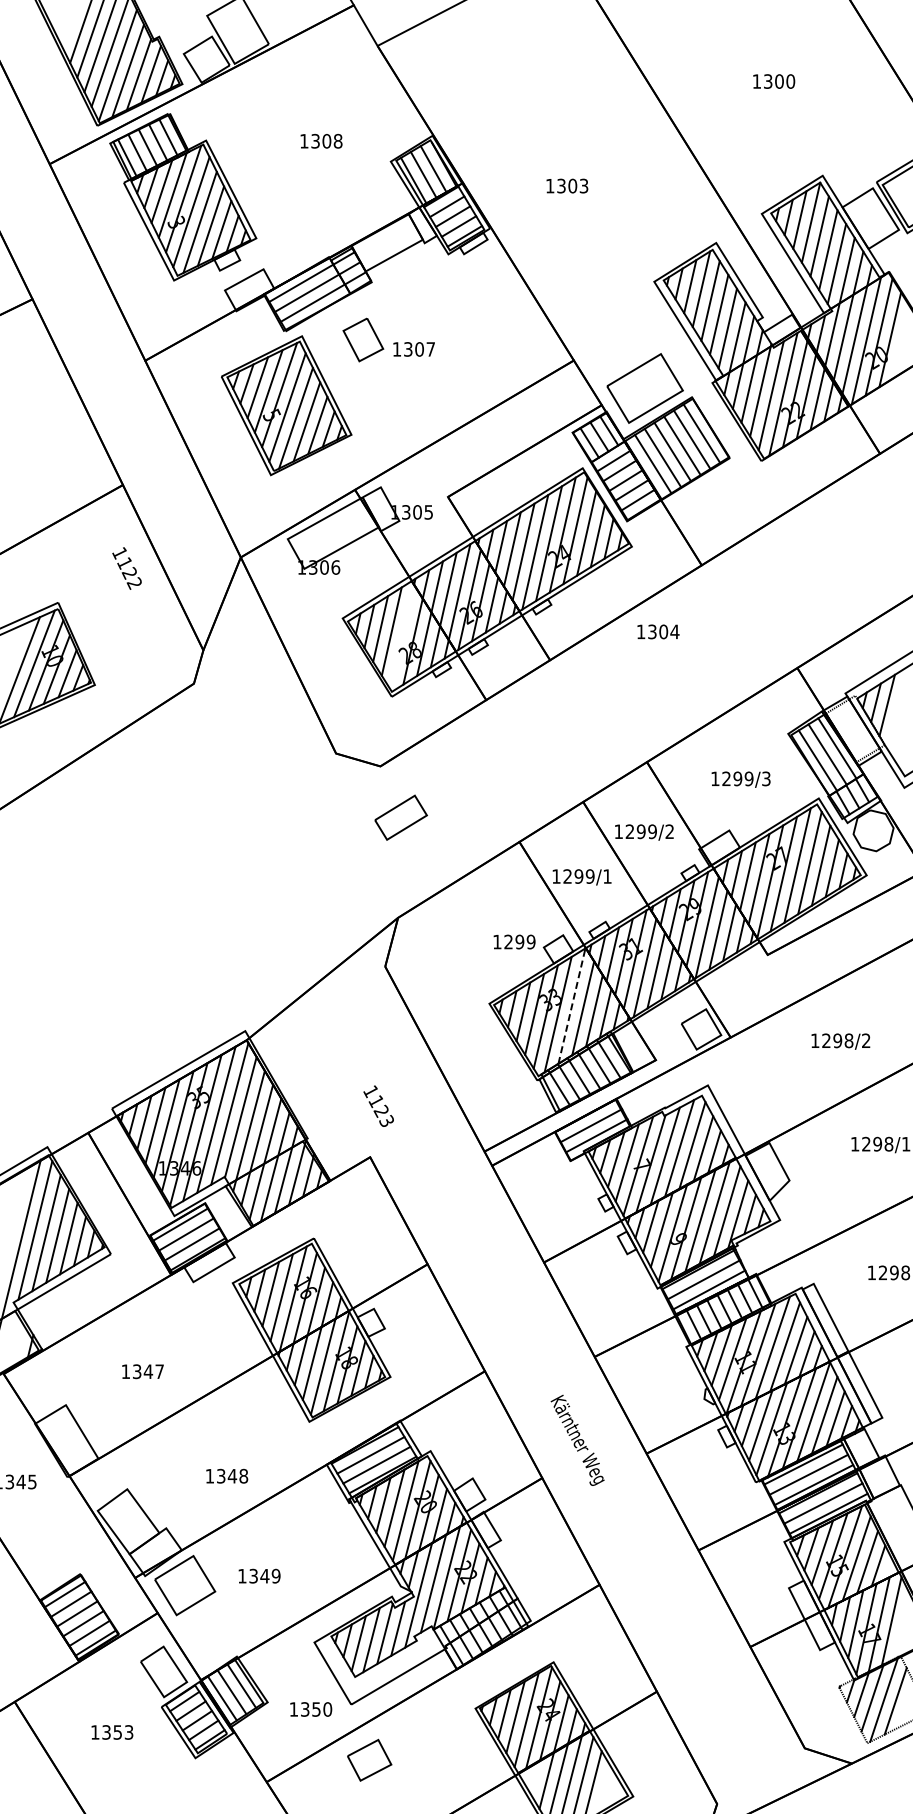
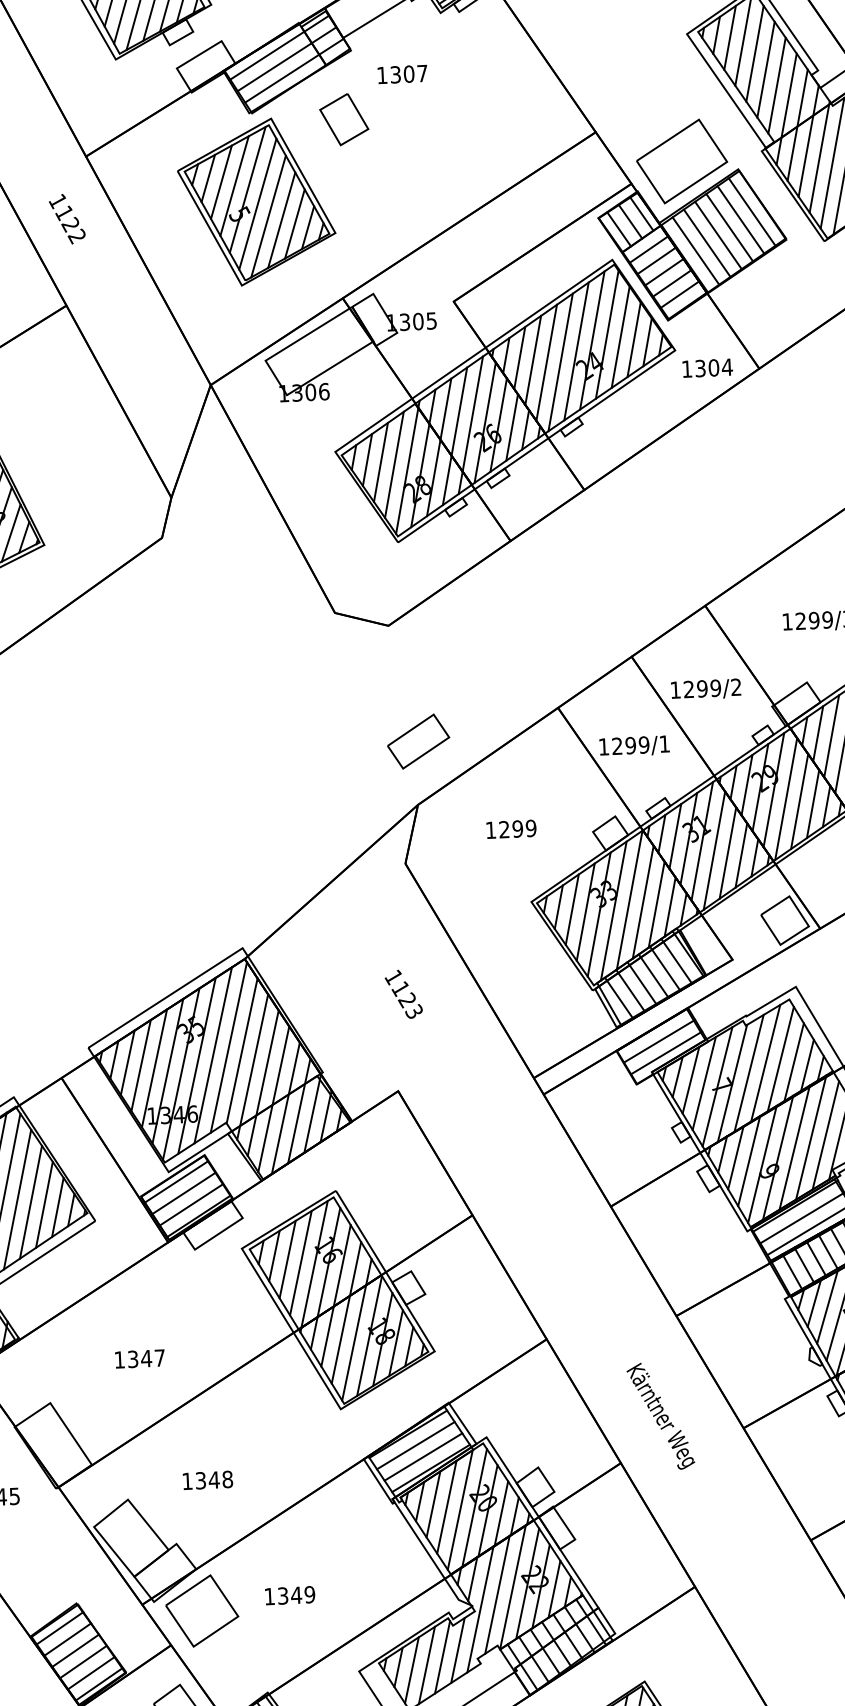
text: (413, 349) -> (401, 74), moved
text: (126, 568) -> (66, 219), moved
text: (658, 631) -> (707, 367), moved
line: (402, 637) -> (407, 471), added
part: (400, 817) -> (417, 741), moved
text: (514, 941) -> (511, 828), moved
line: (572, 1005) -> (630, 899), dashed -> solid
text: (378, 1105) -> (403, 993), moved
text: (227, 1475) -> (208, 1479), moved

